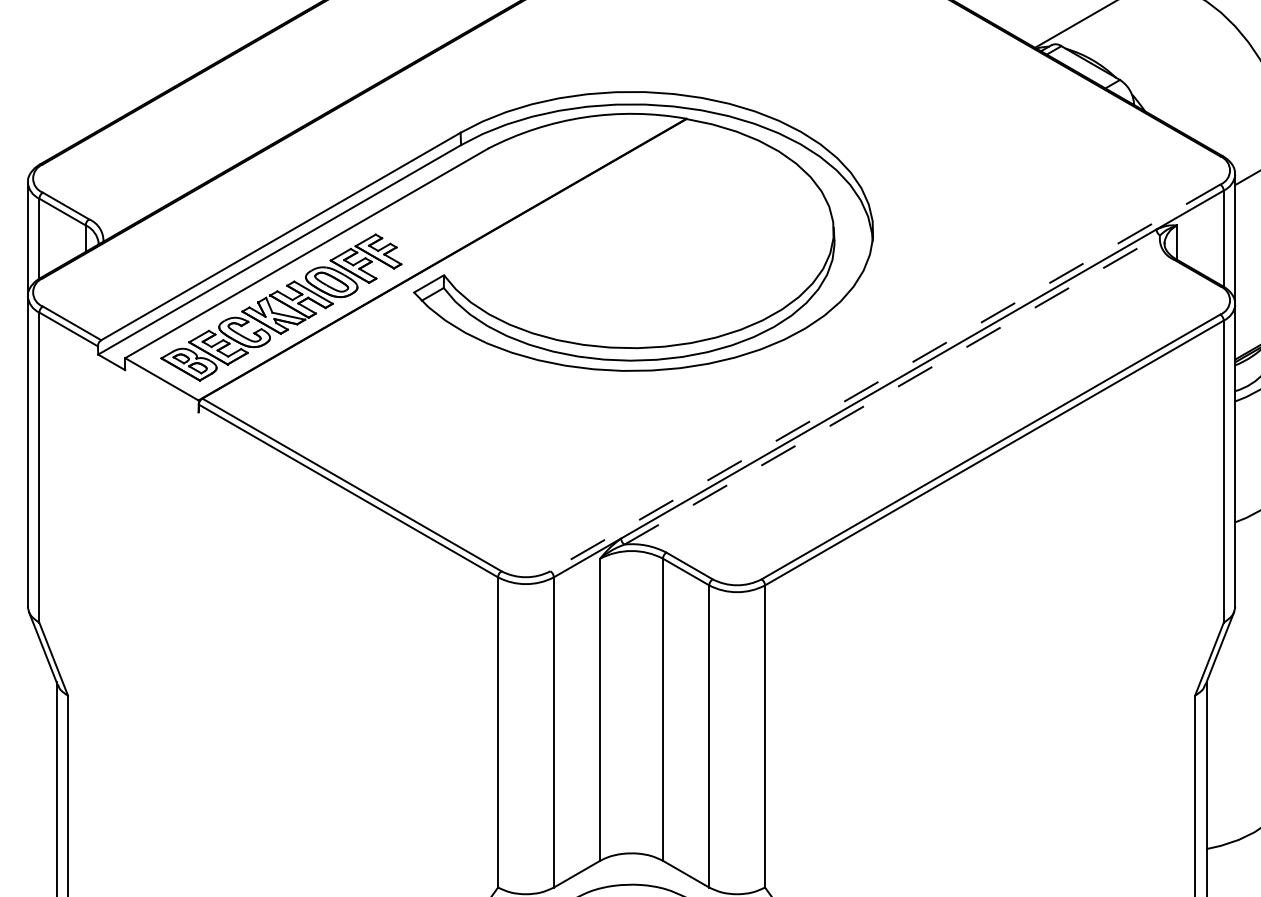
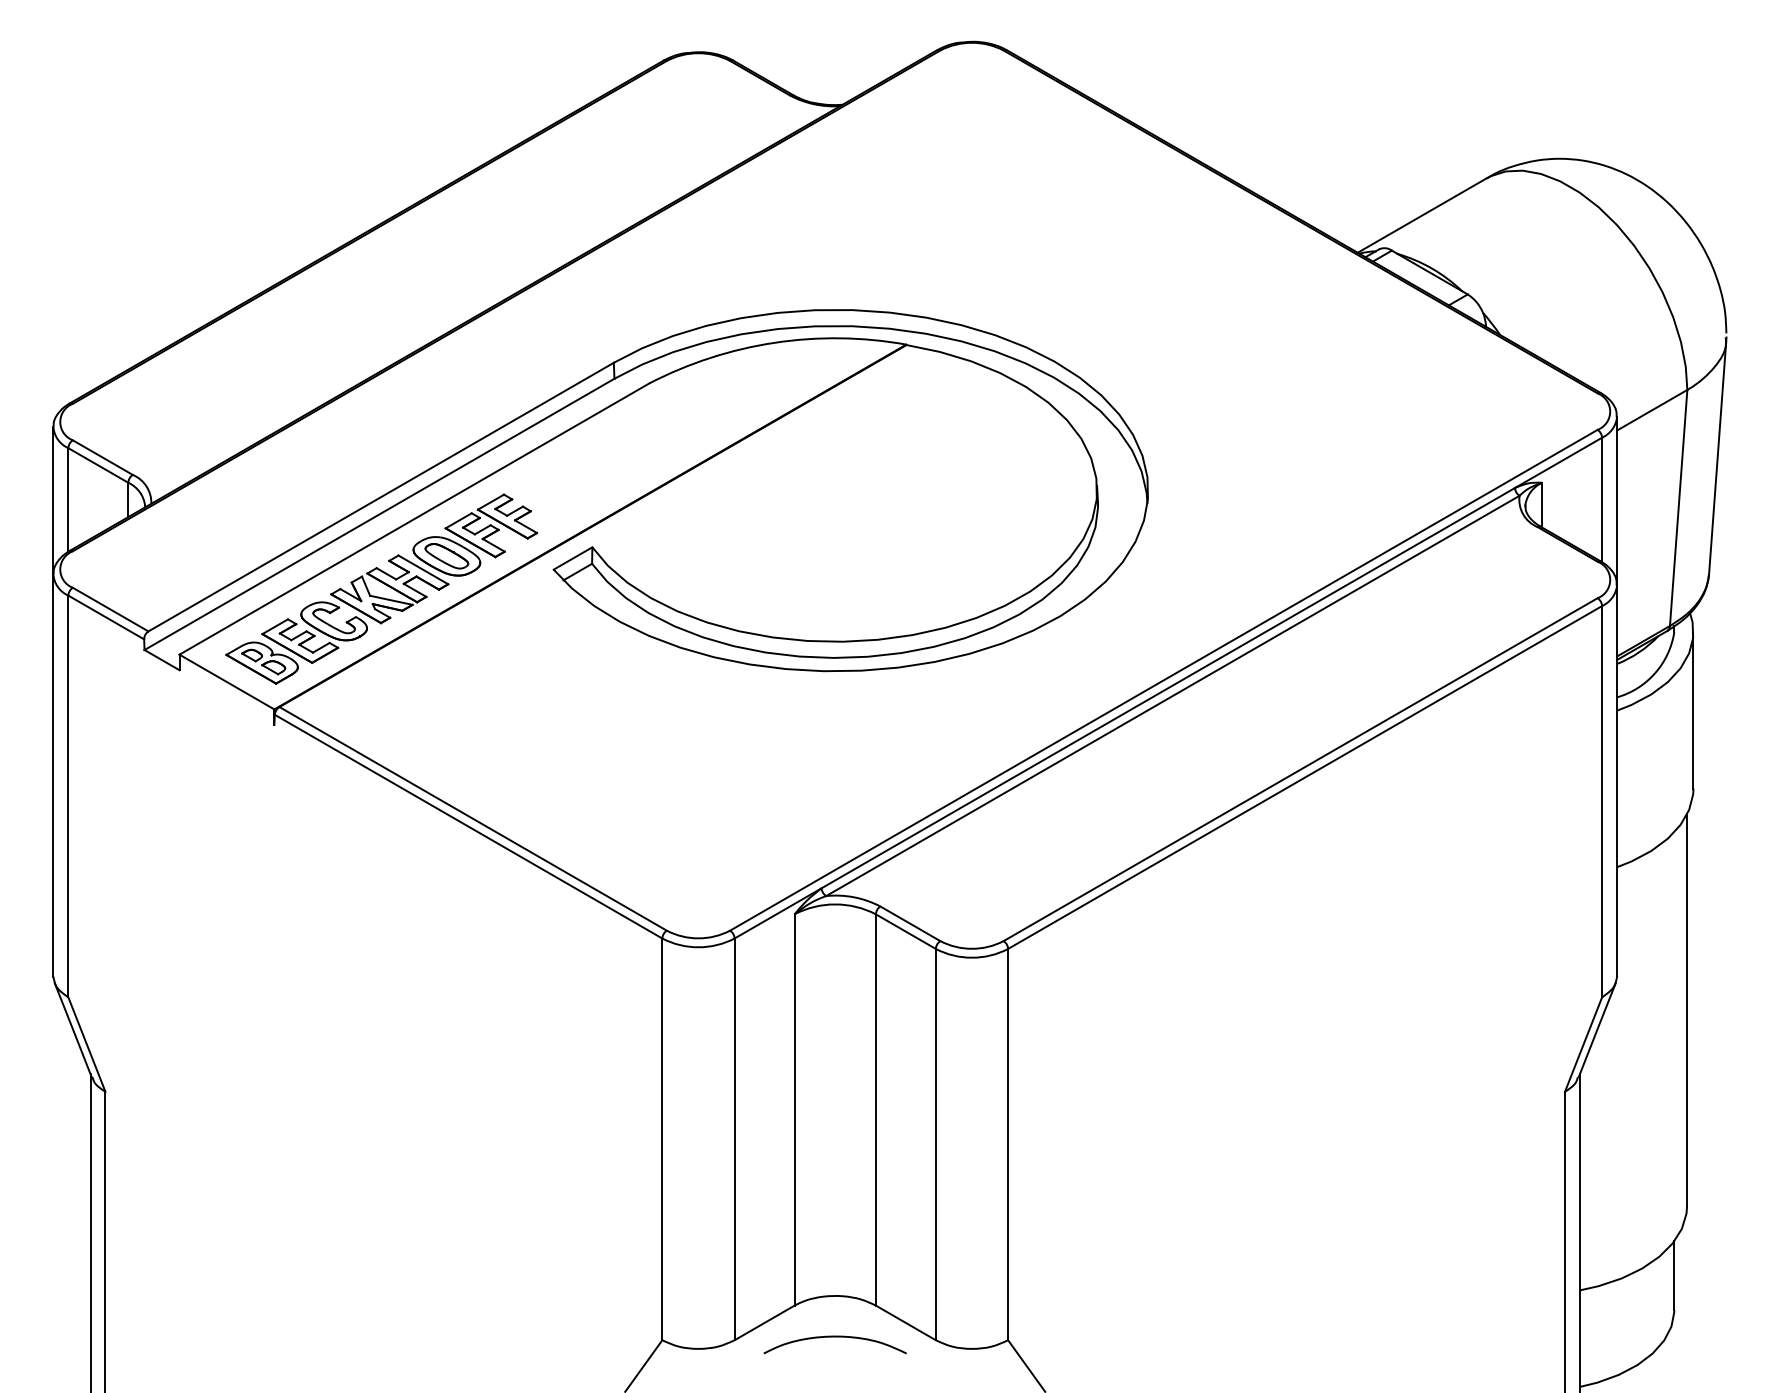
line: (885, 378) -> (1163, 680), dashed -> solid
line: (892, 389) -> (1173, 695), dashed -> solid

